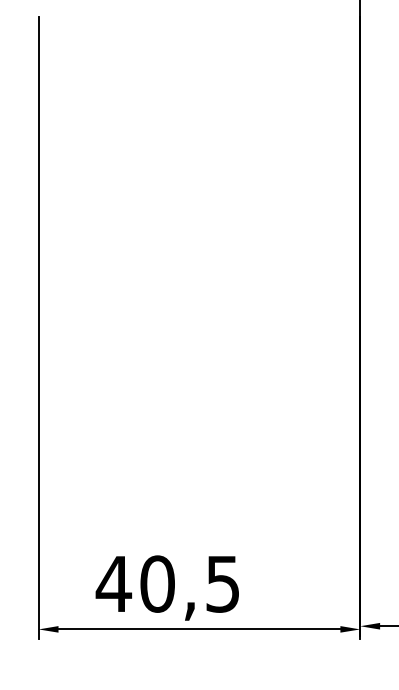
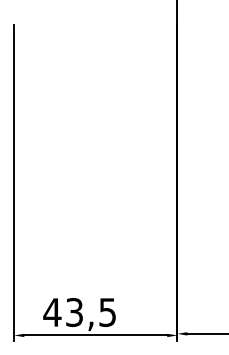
text: (157, 584) -> (74, 312), 40,5 -> 43,5

